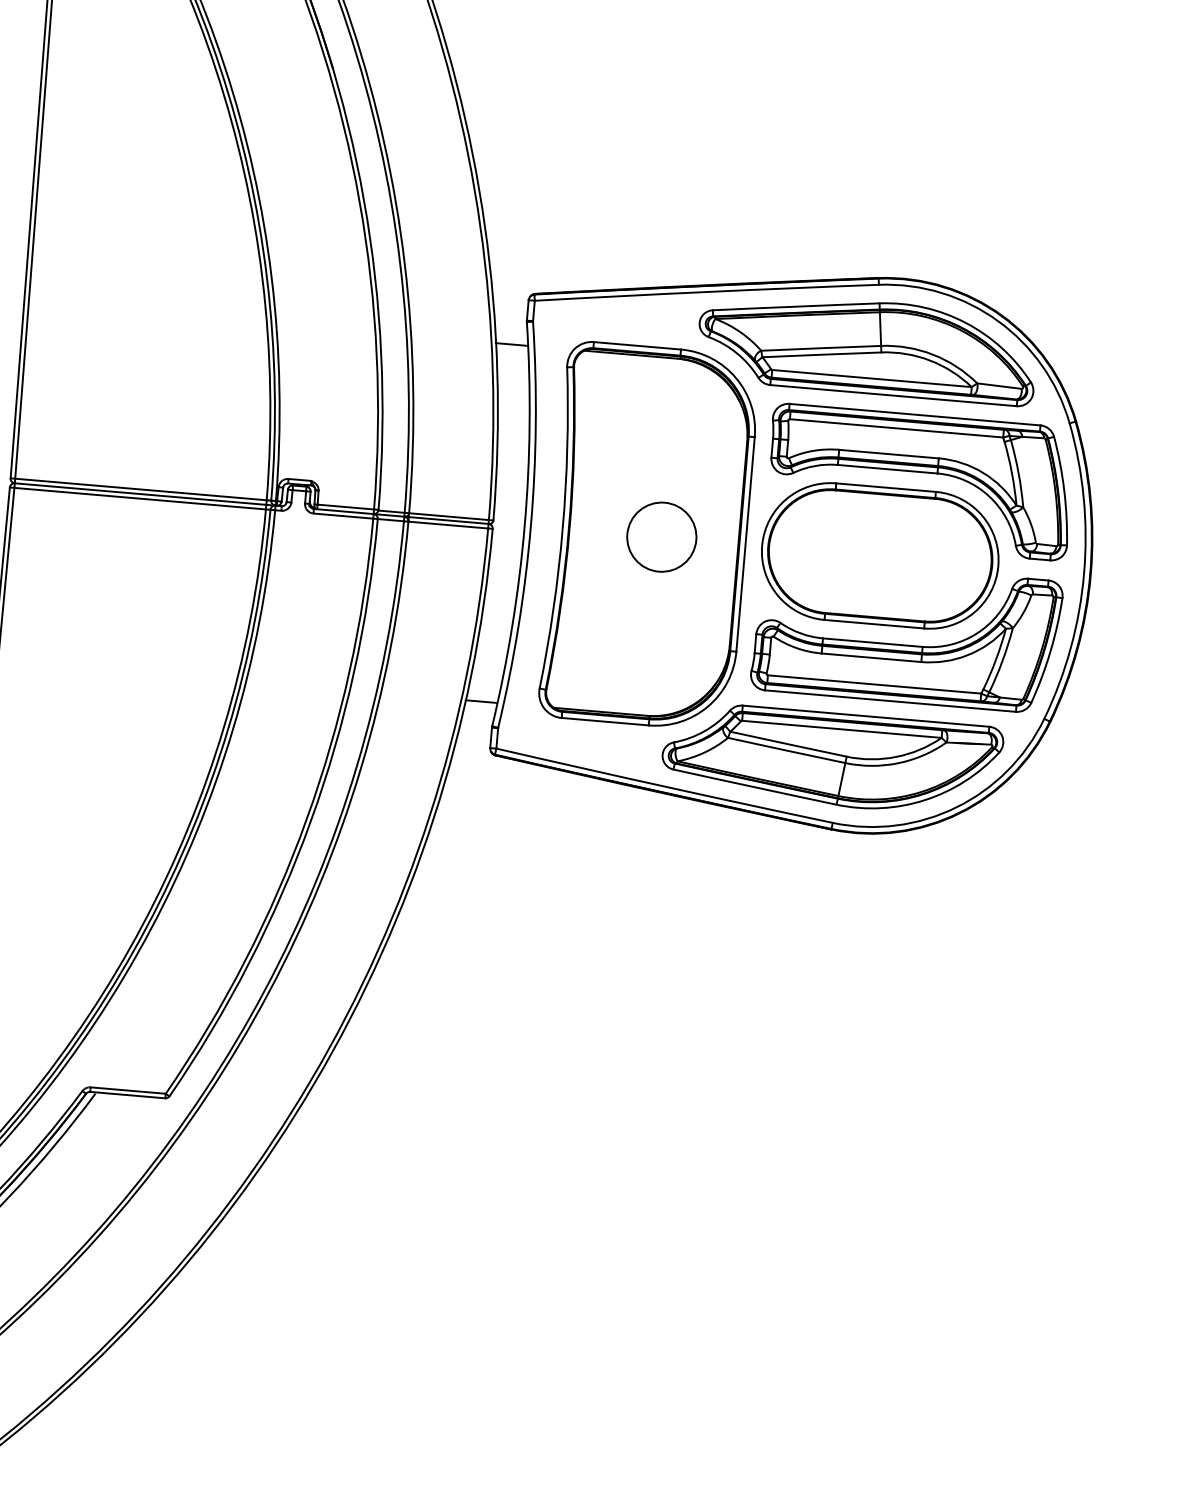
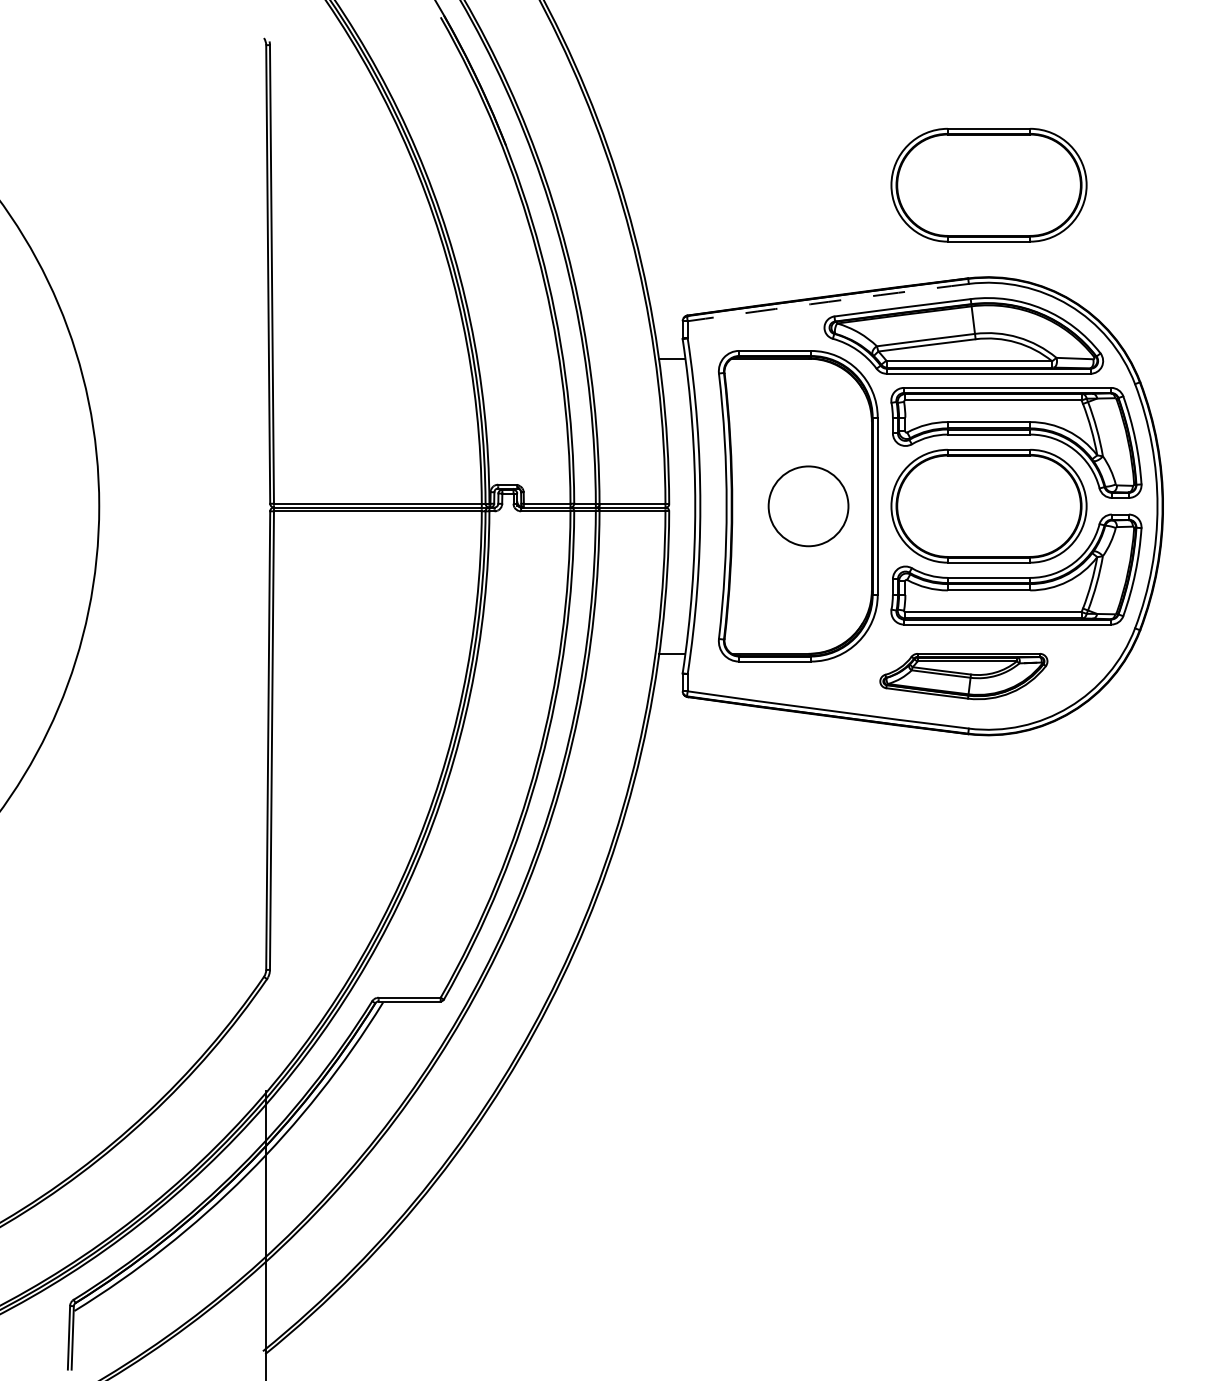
part: (912, 167) -> (988, 185), added
arc: (707, 291) -> (828, 301), solid -> dashed
circle: (661, 536) -> (808, 505), size x1.4
part: (831, 759) -> (963, 676), size x0.6

